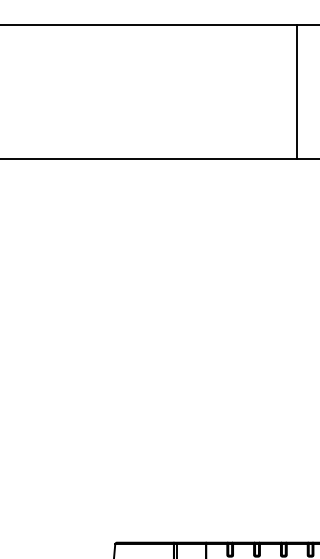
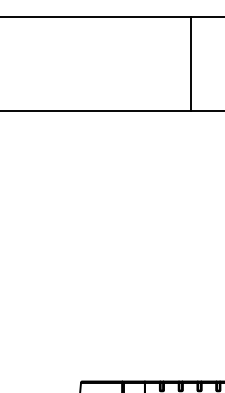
line: (297, 91) -> (191, 64), moved

